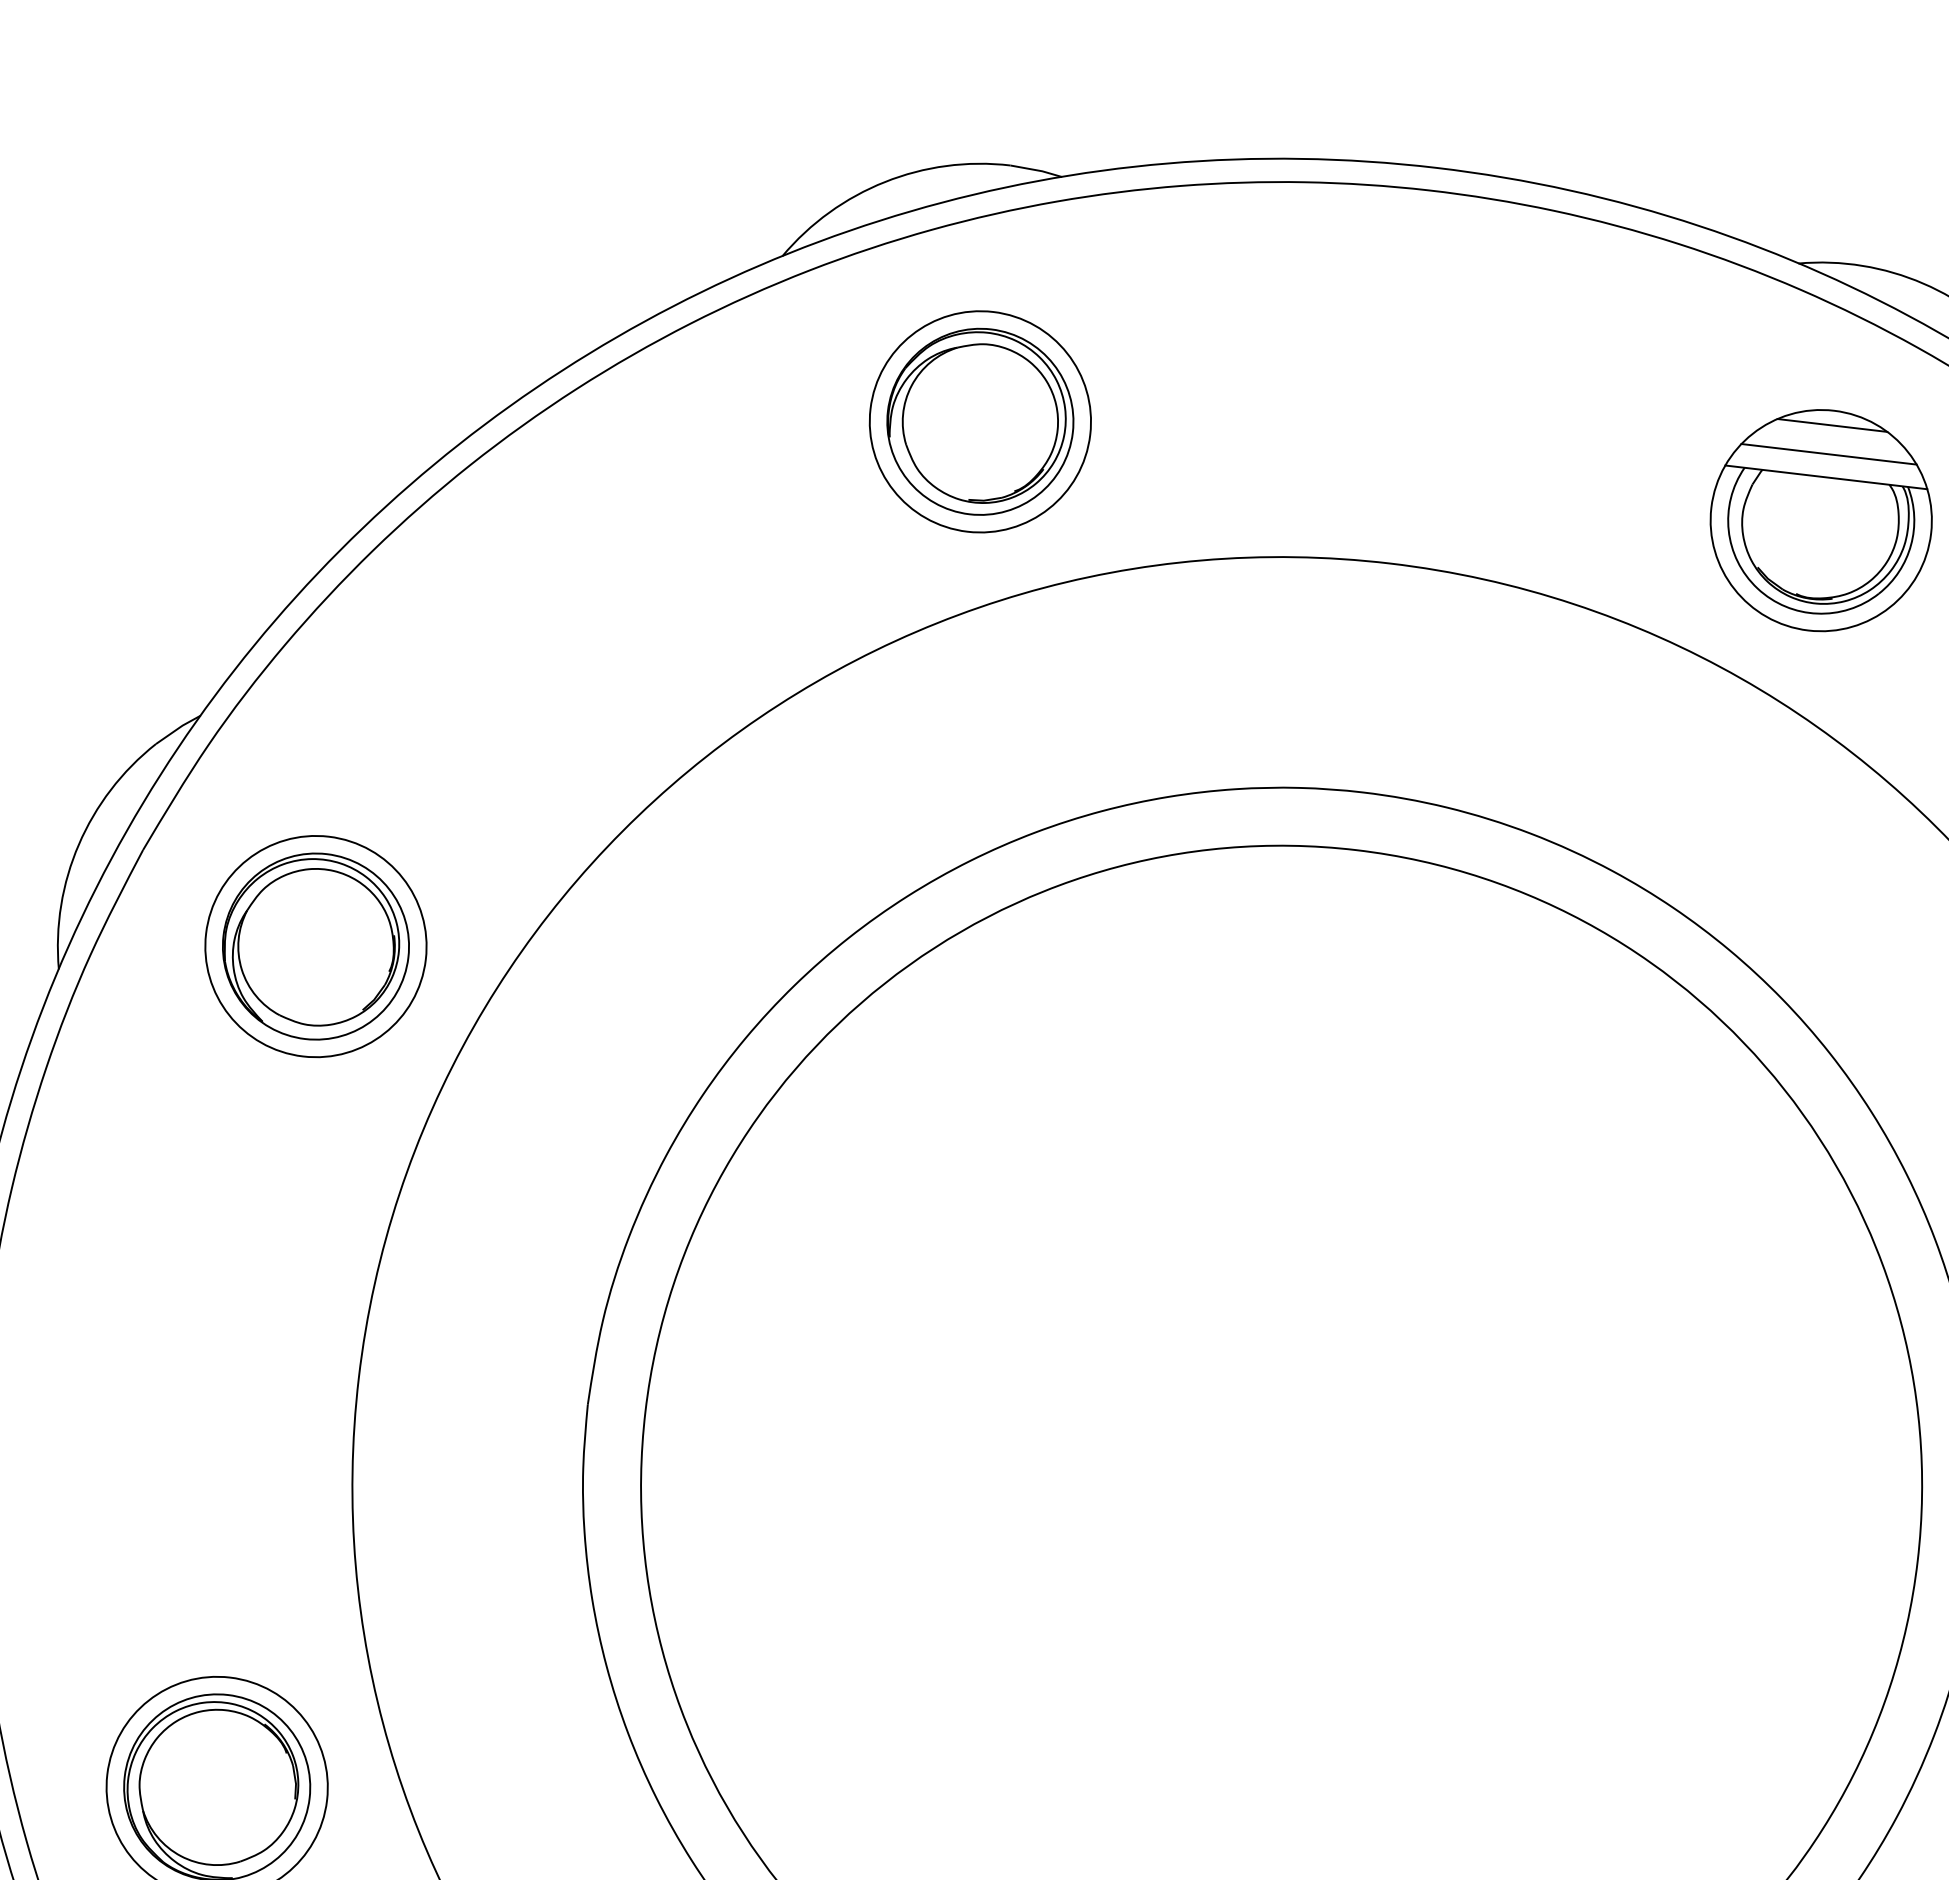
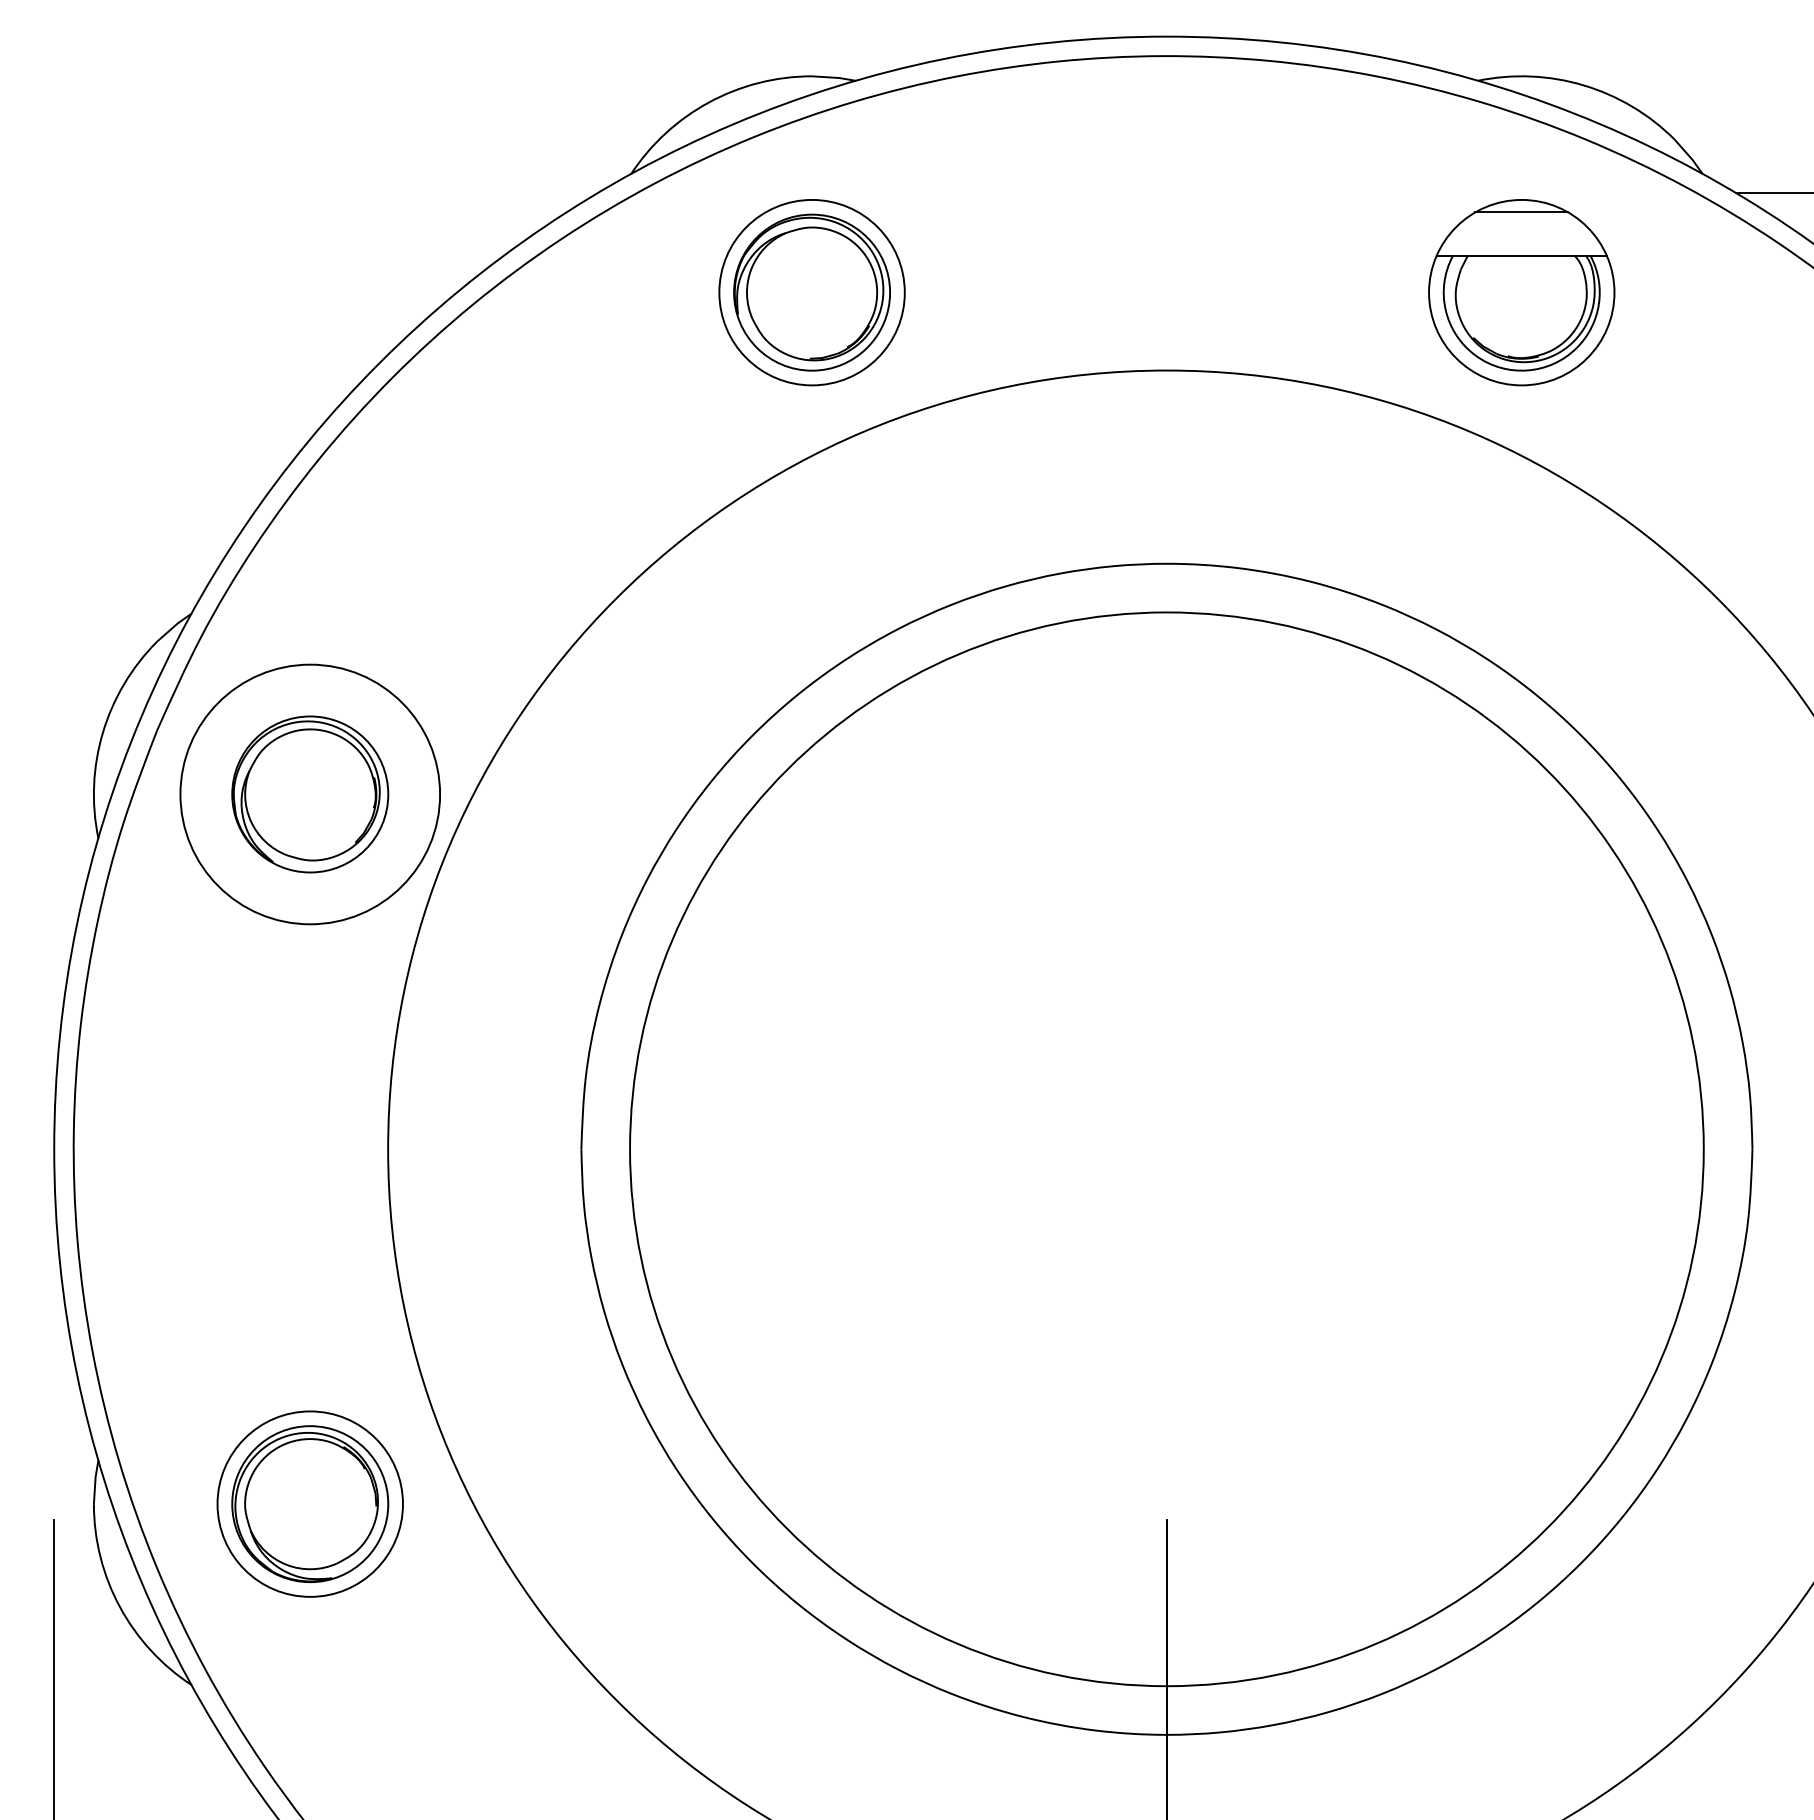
line: (1828, 454) -> (1521, 236), removed
circle: (315, 946) -> (309, 794), size x1.4

